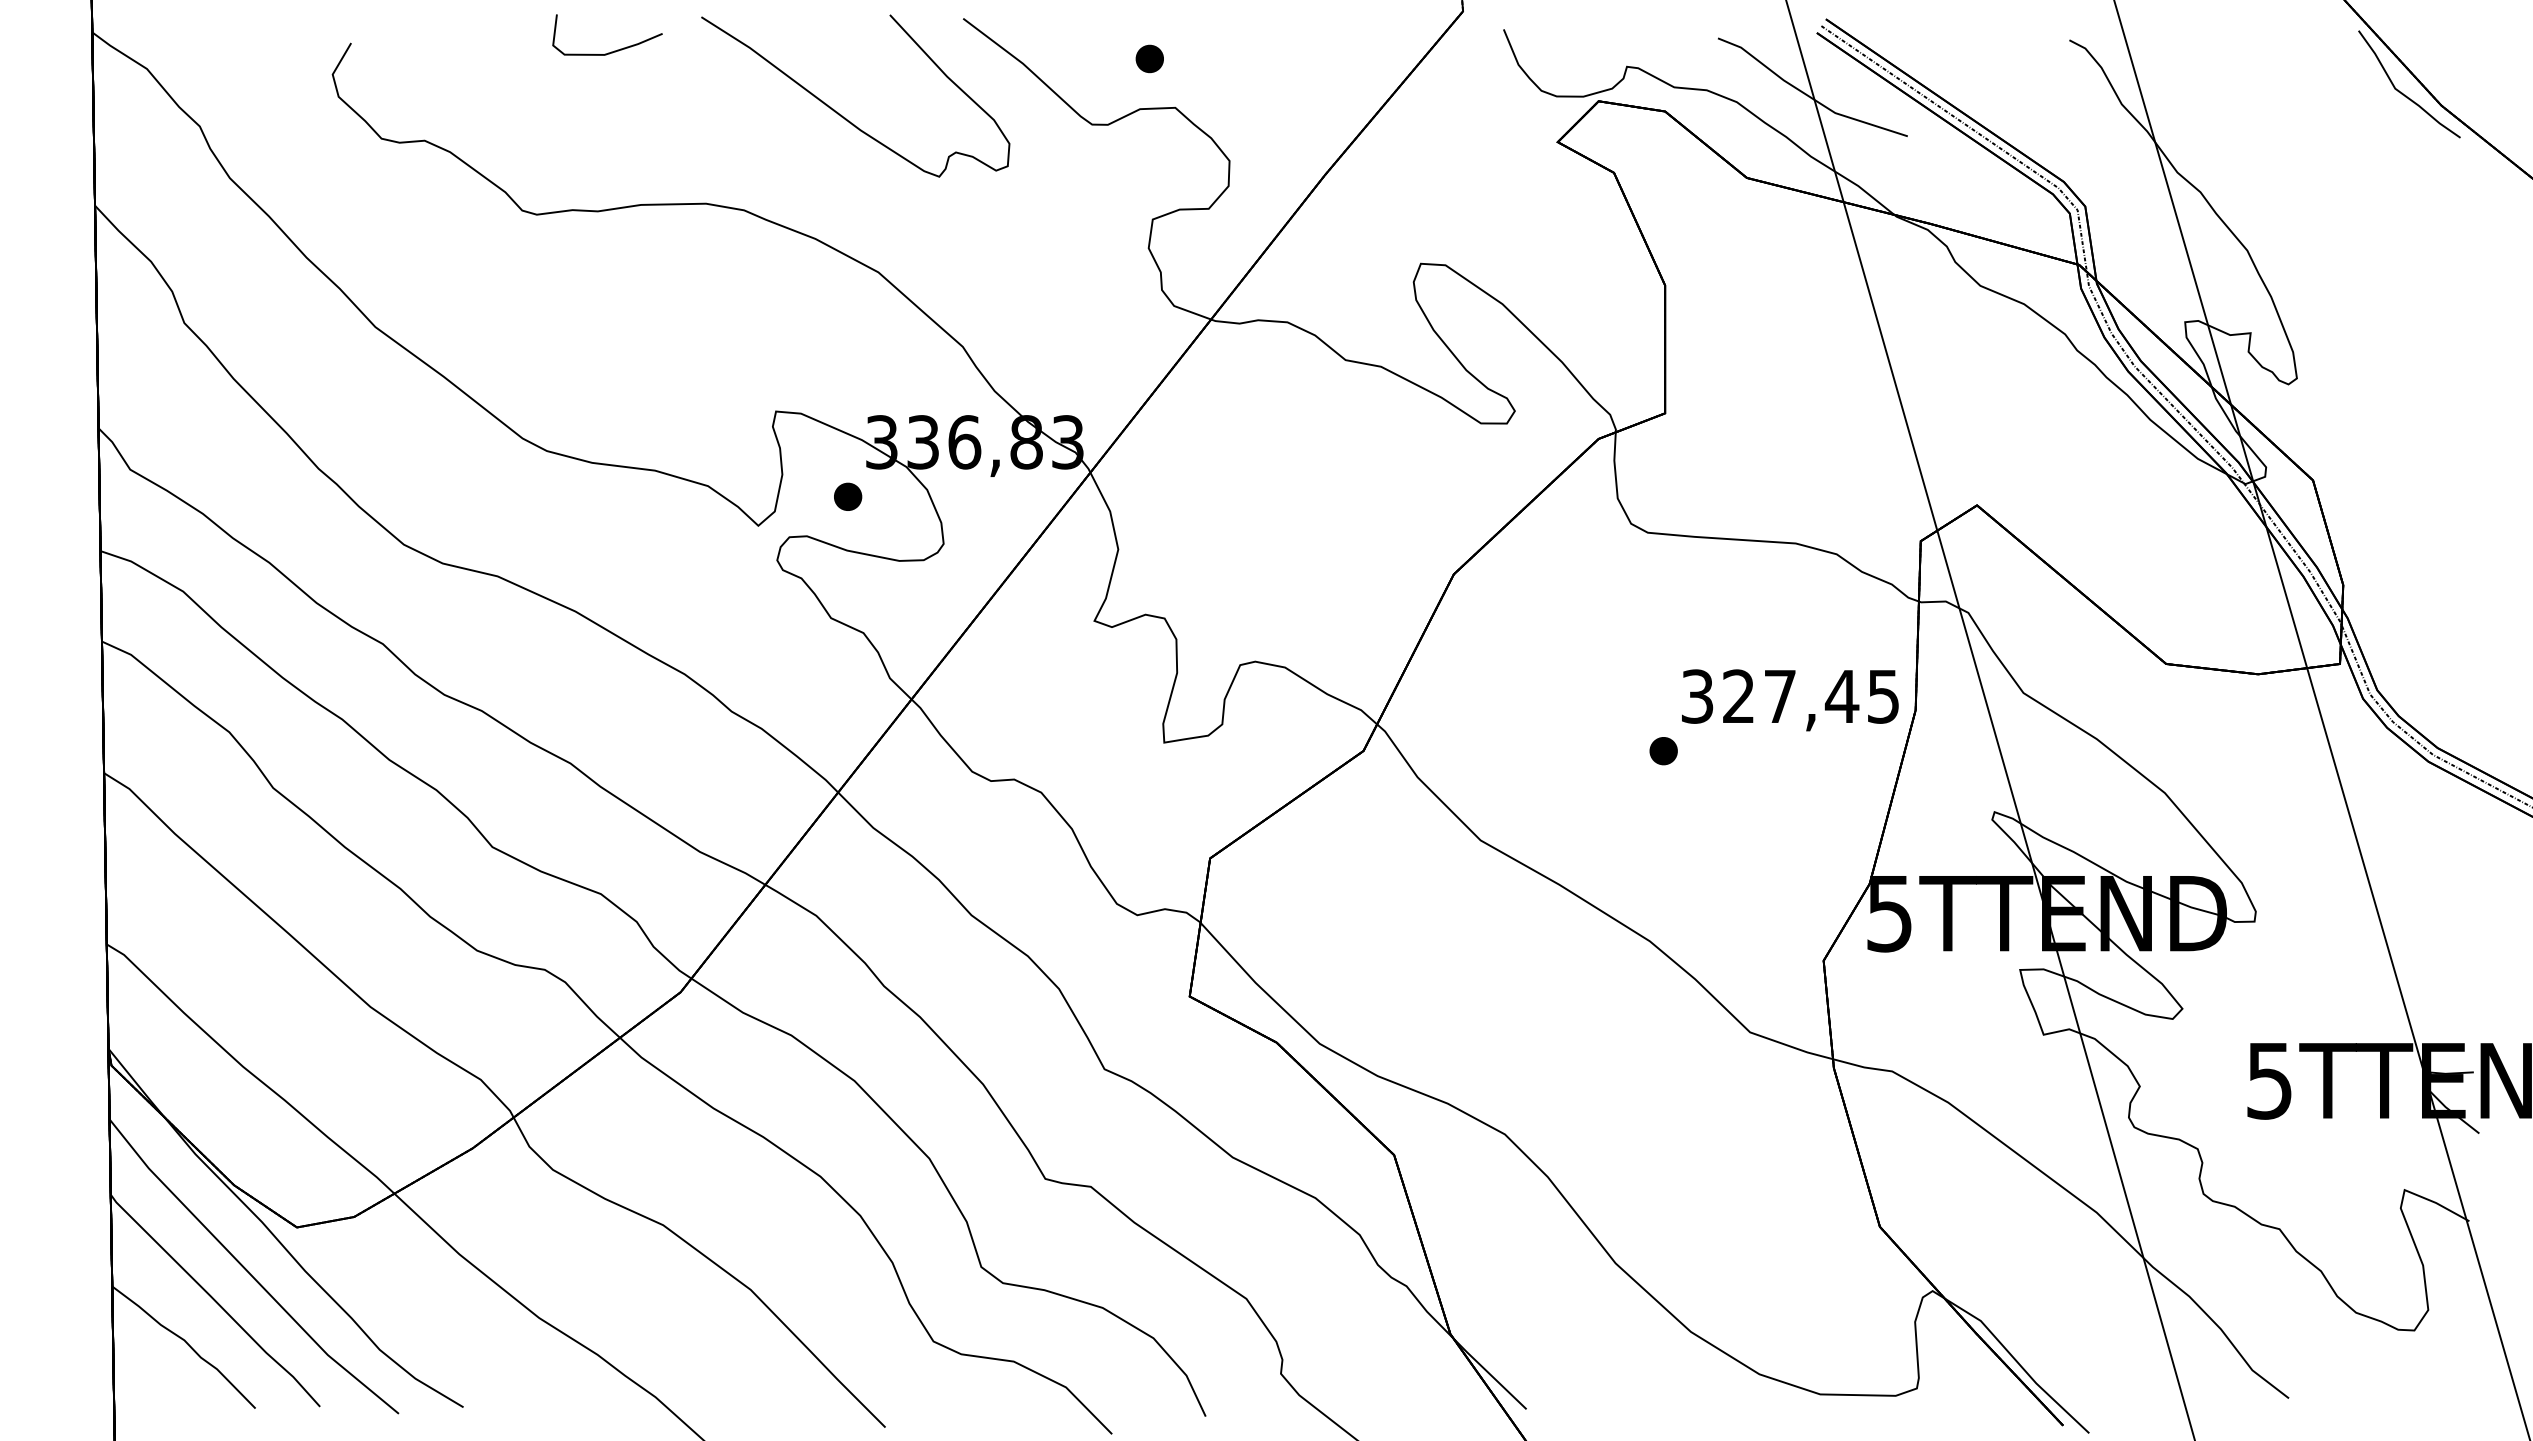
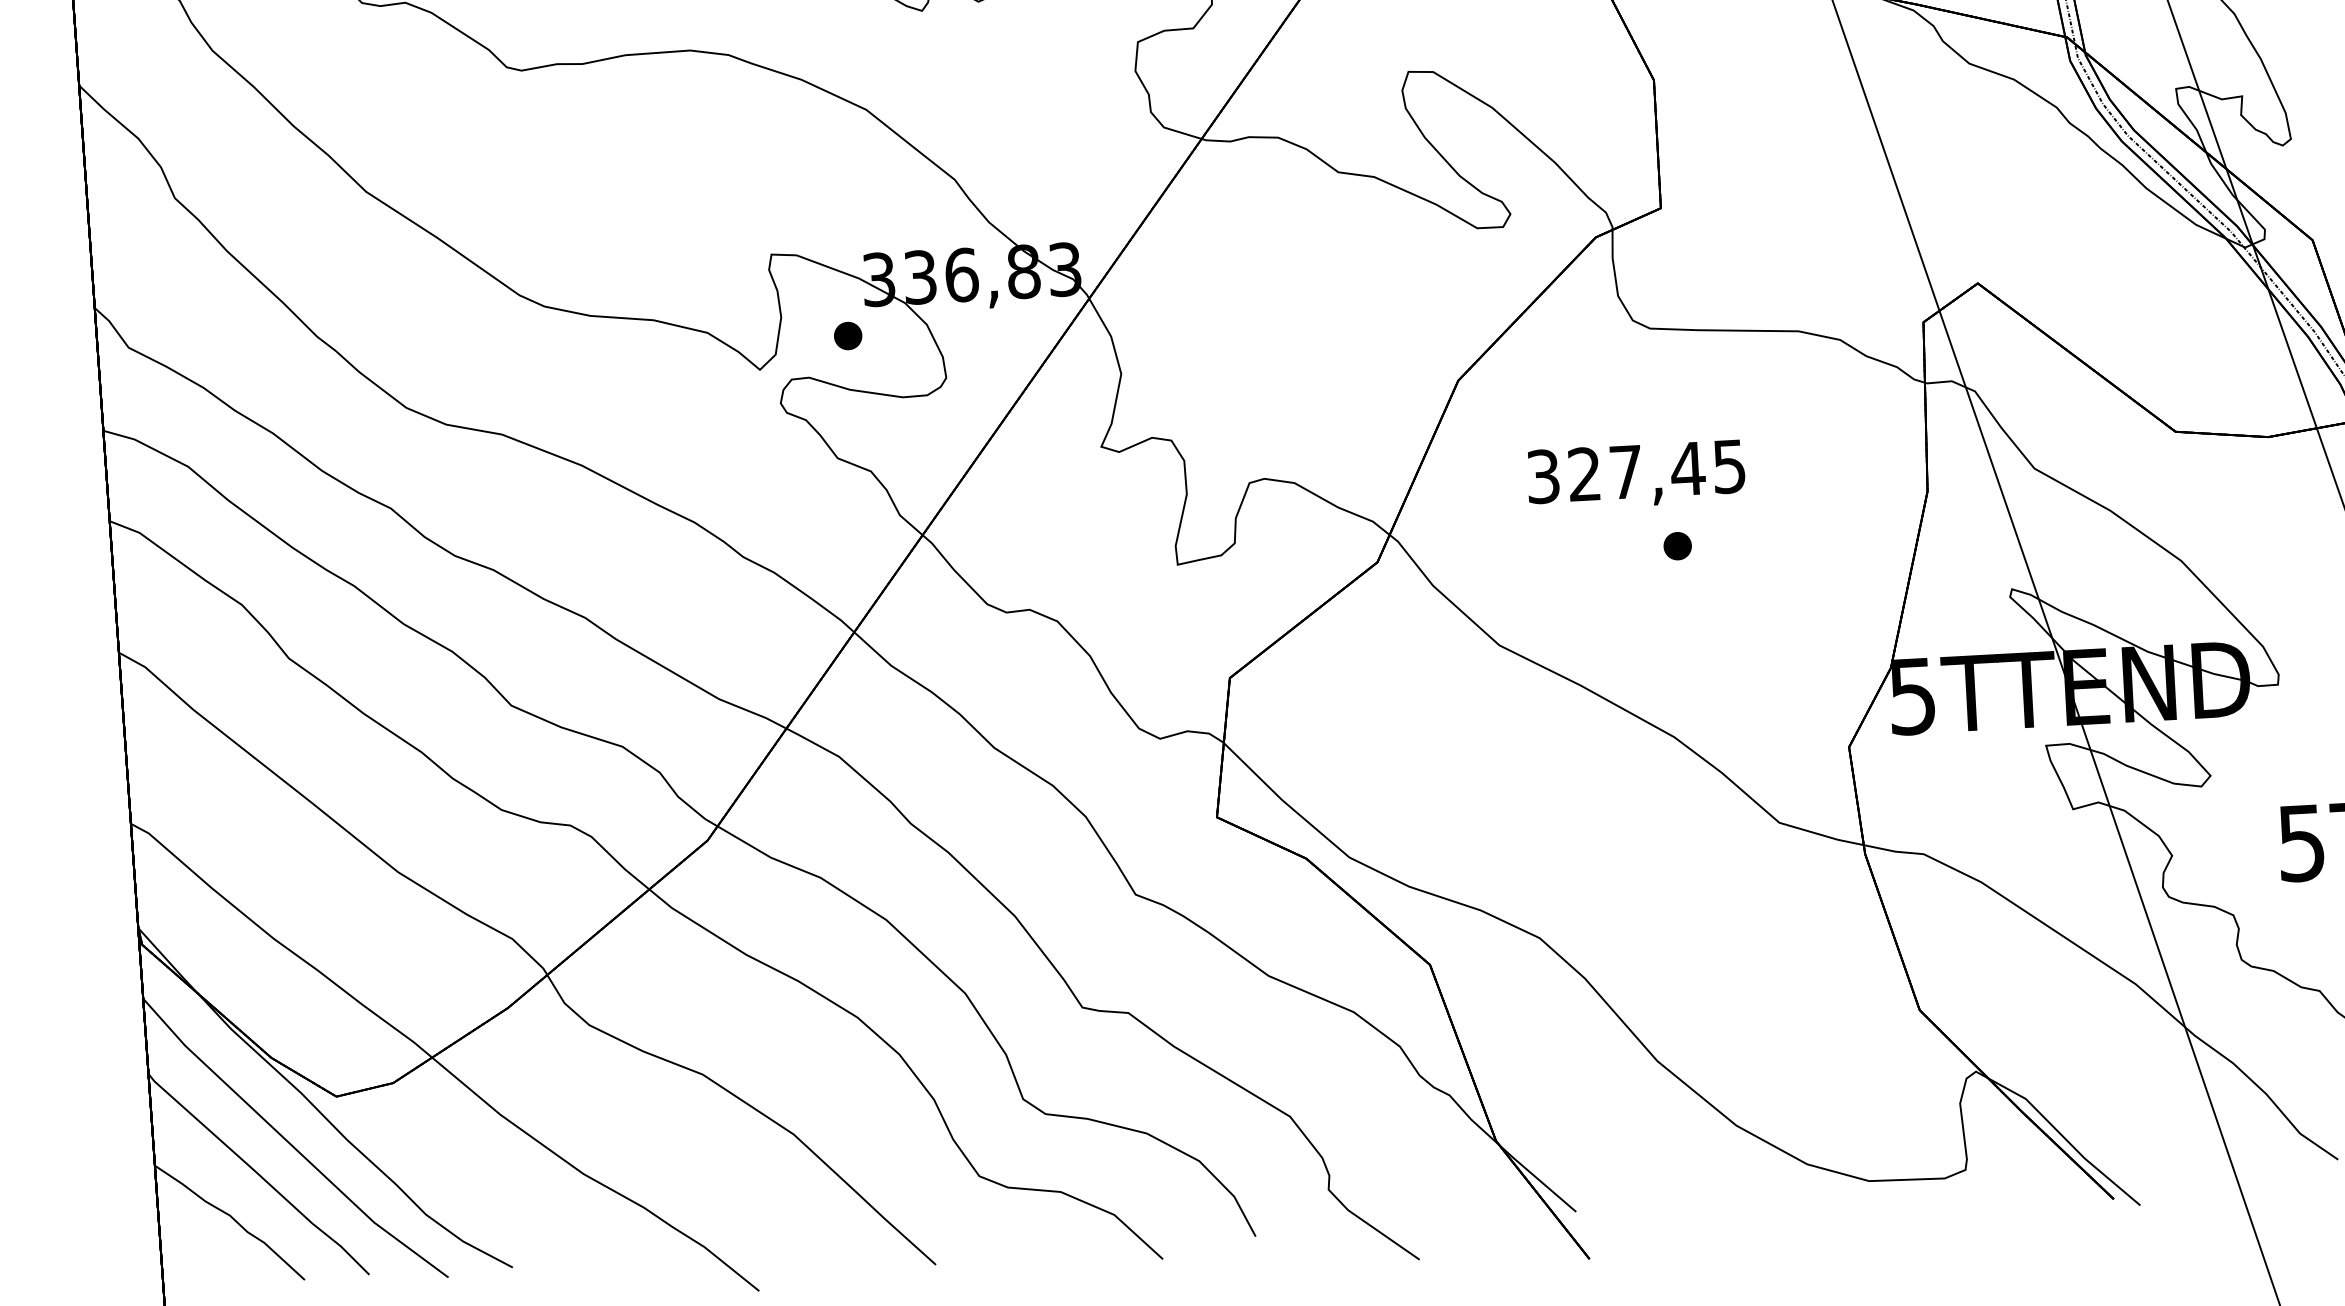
text: (1790, 700) -> (1636, 475), moved

